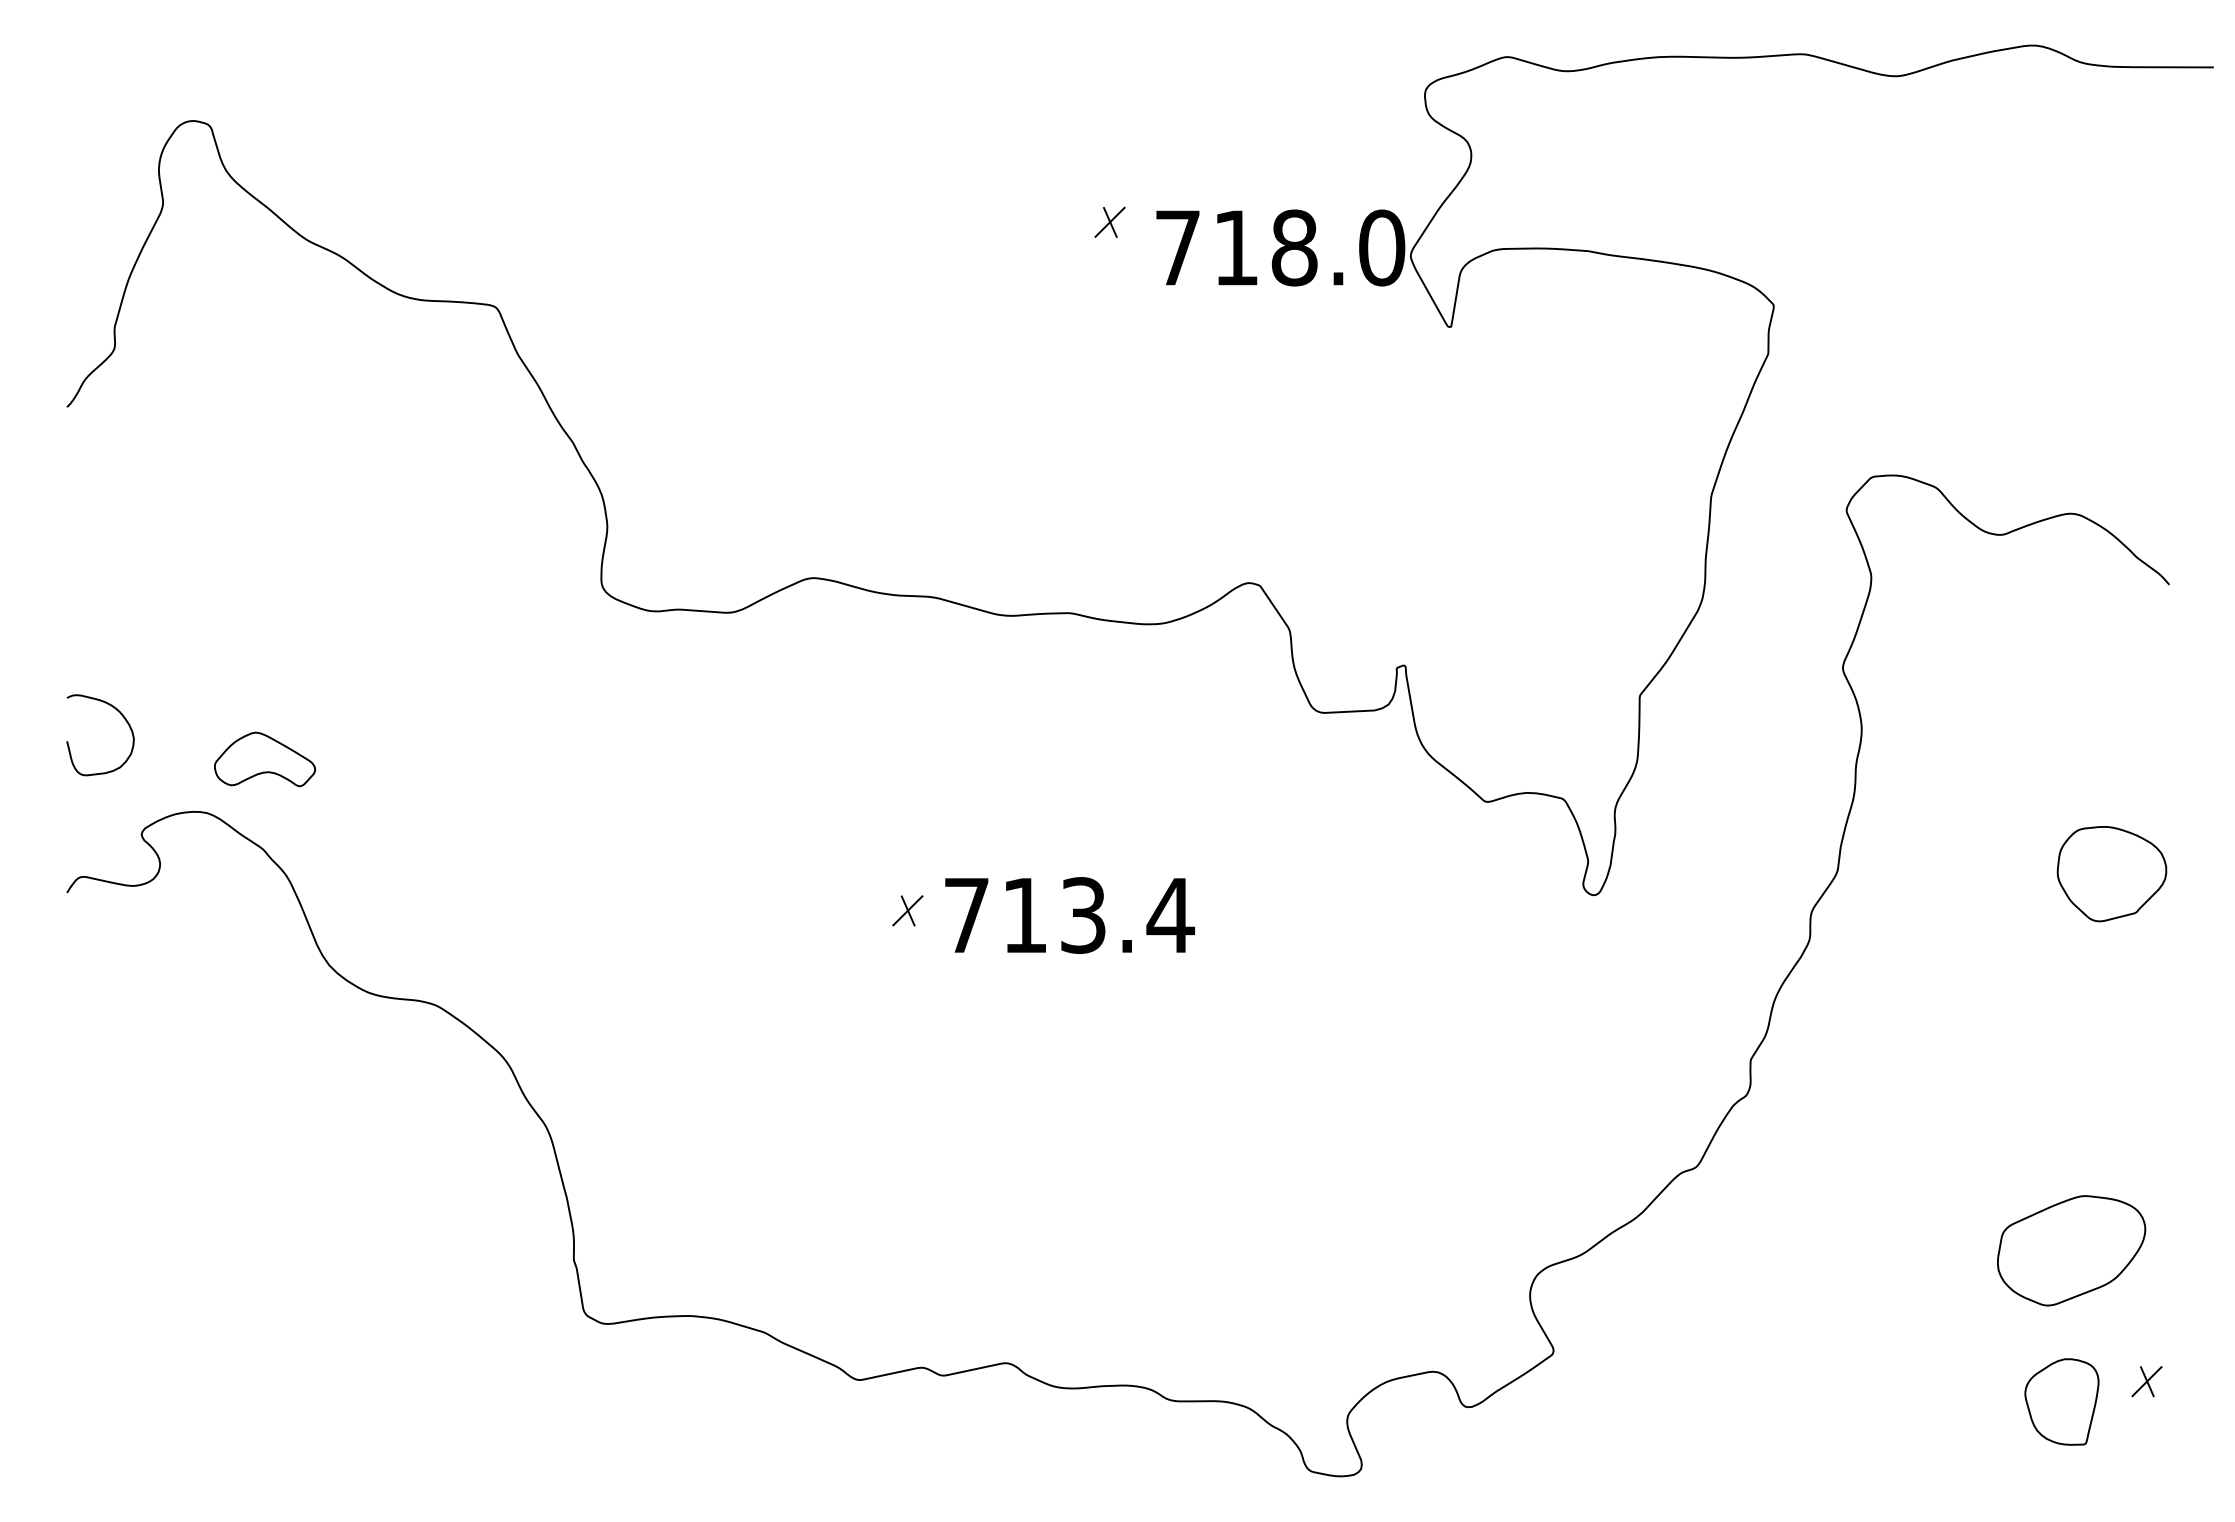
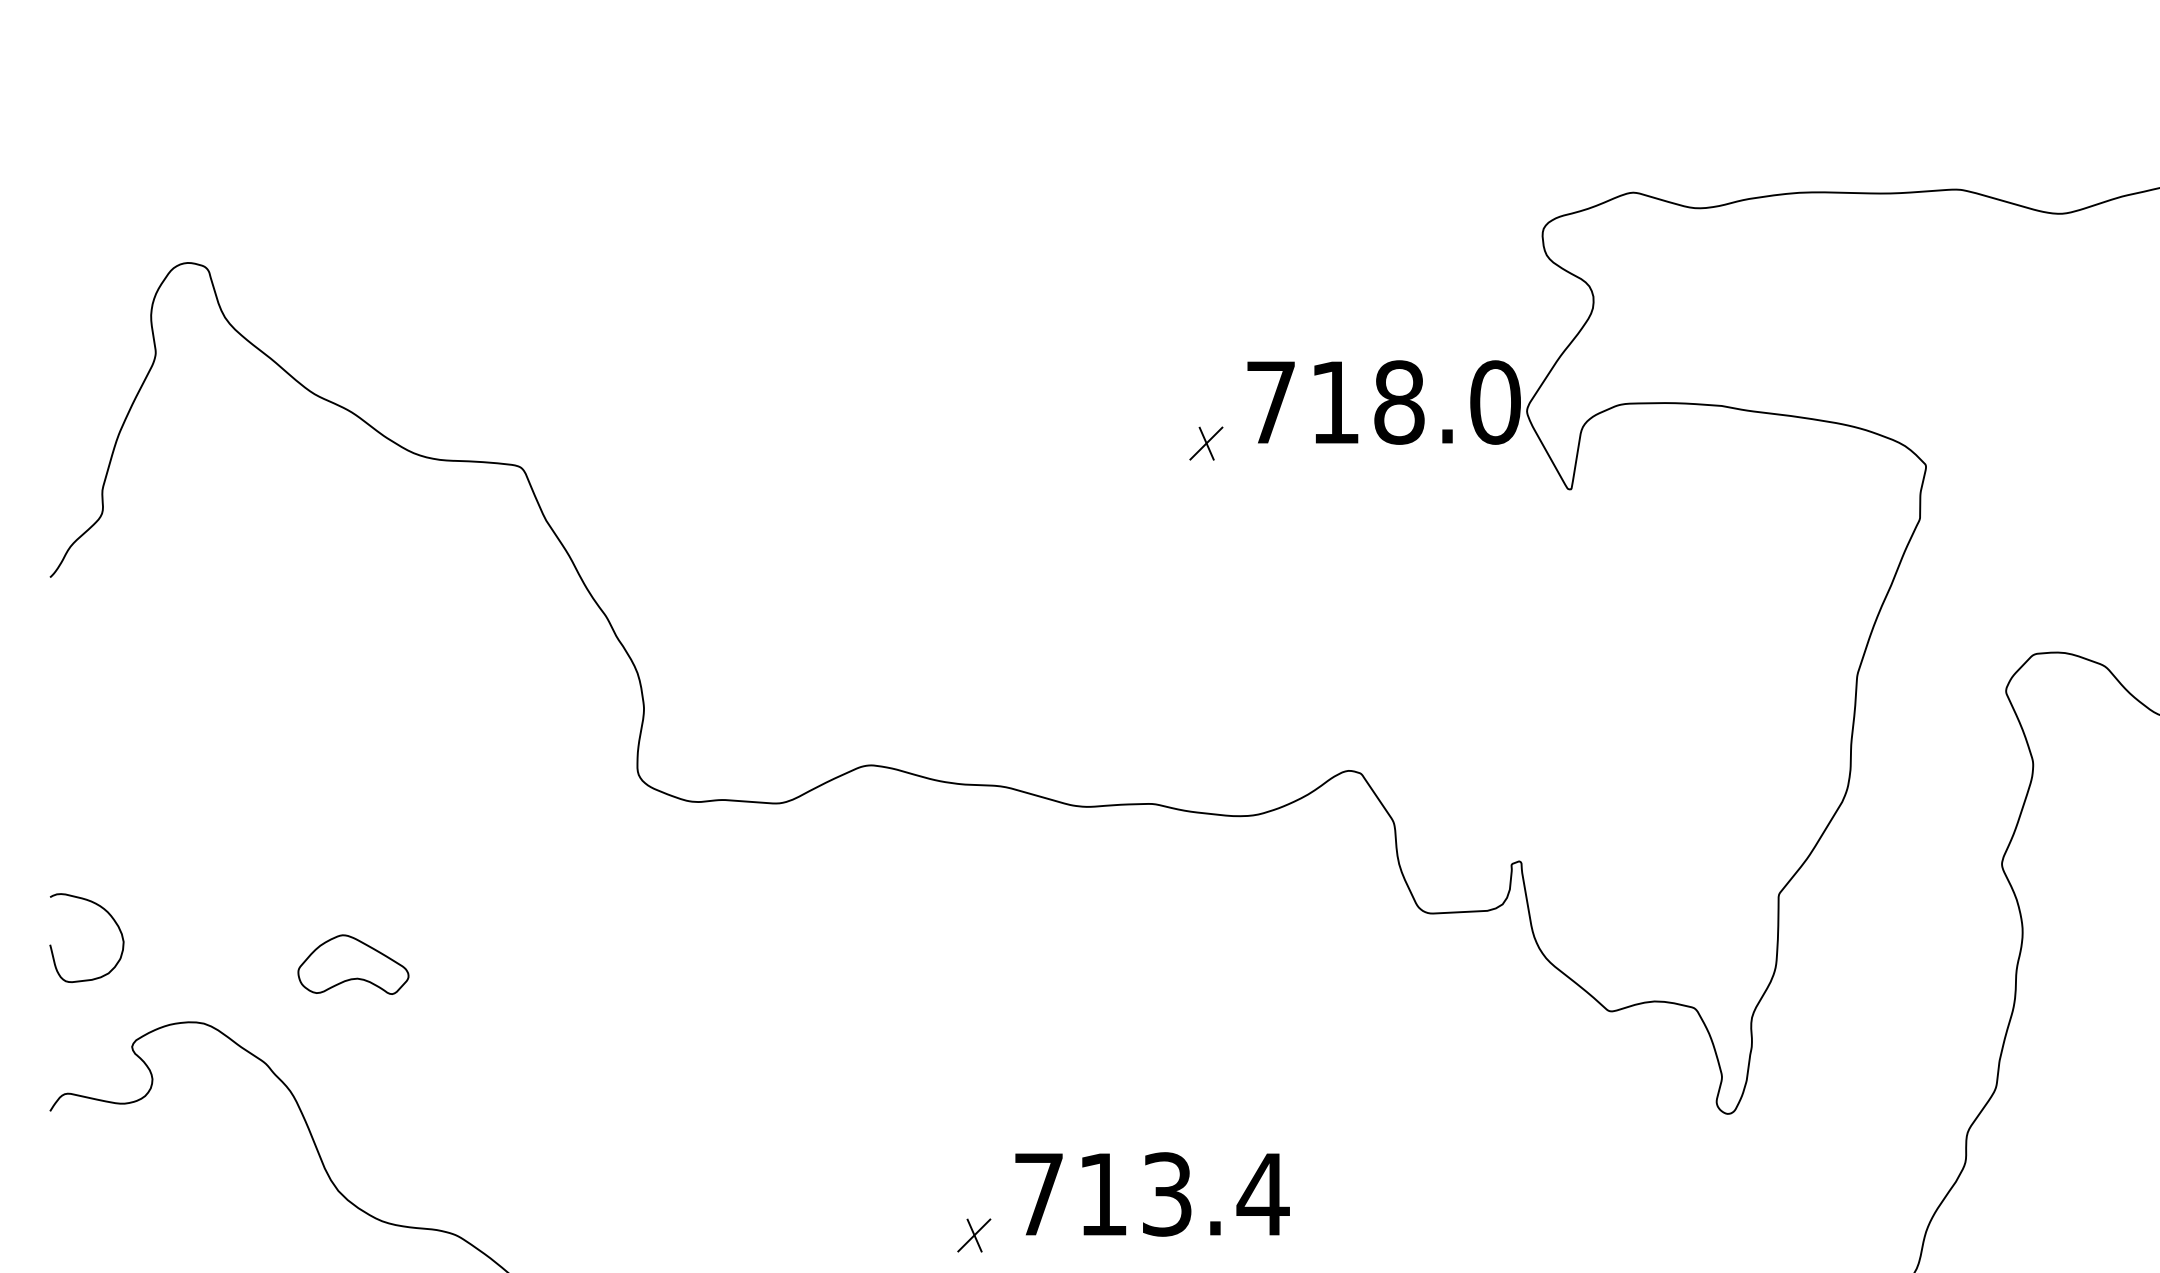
part: (1109, 221) -> (1205, 442), moved
part: (264, 759) -> (352, 964), moved
part: (907, 910) -> (973, 1235), moved
text: (1069, 915) -> (1151, 1194), moved

